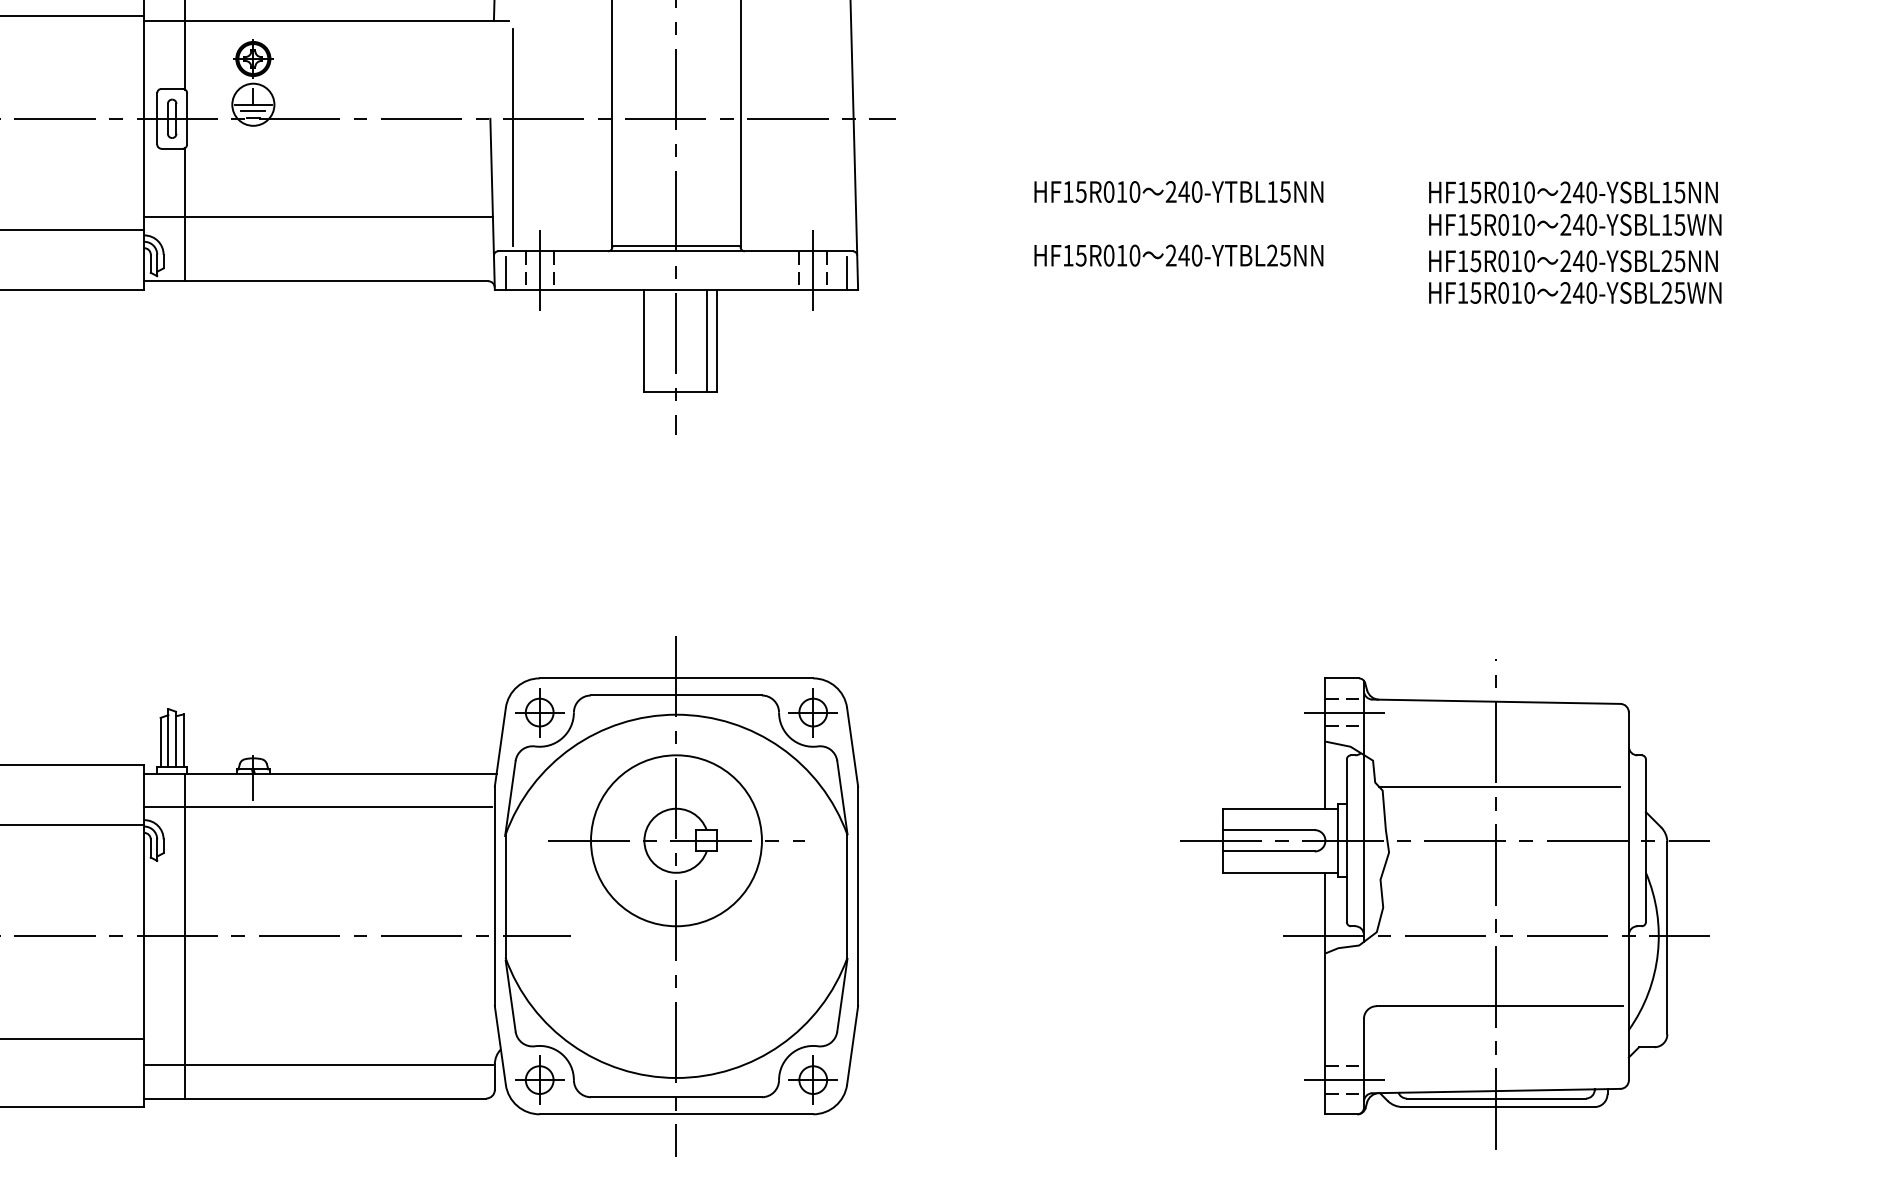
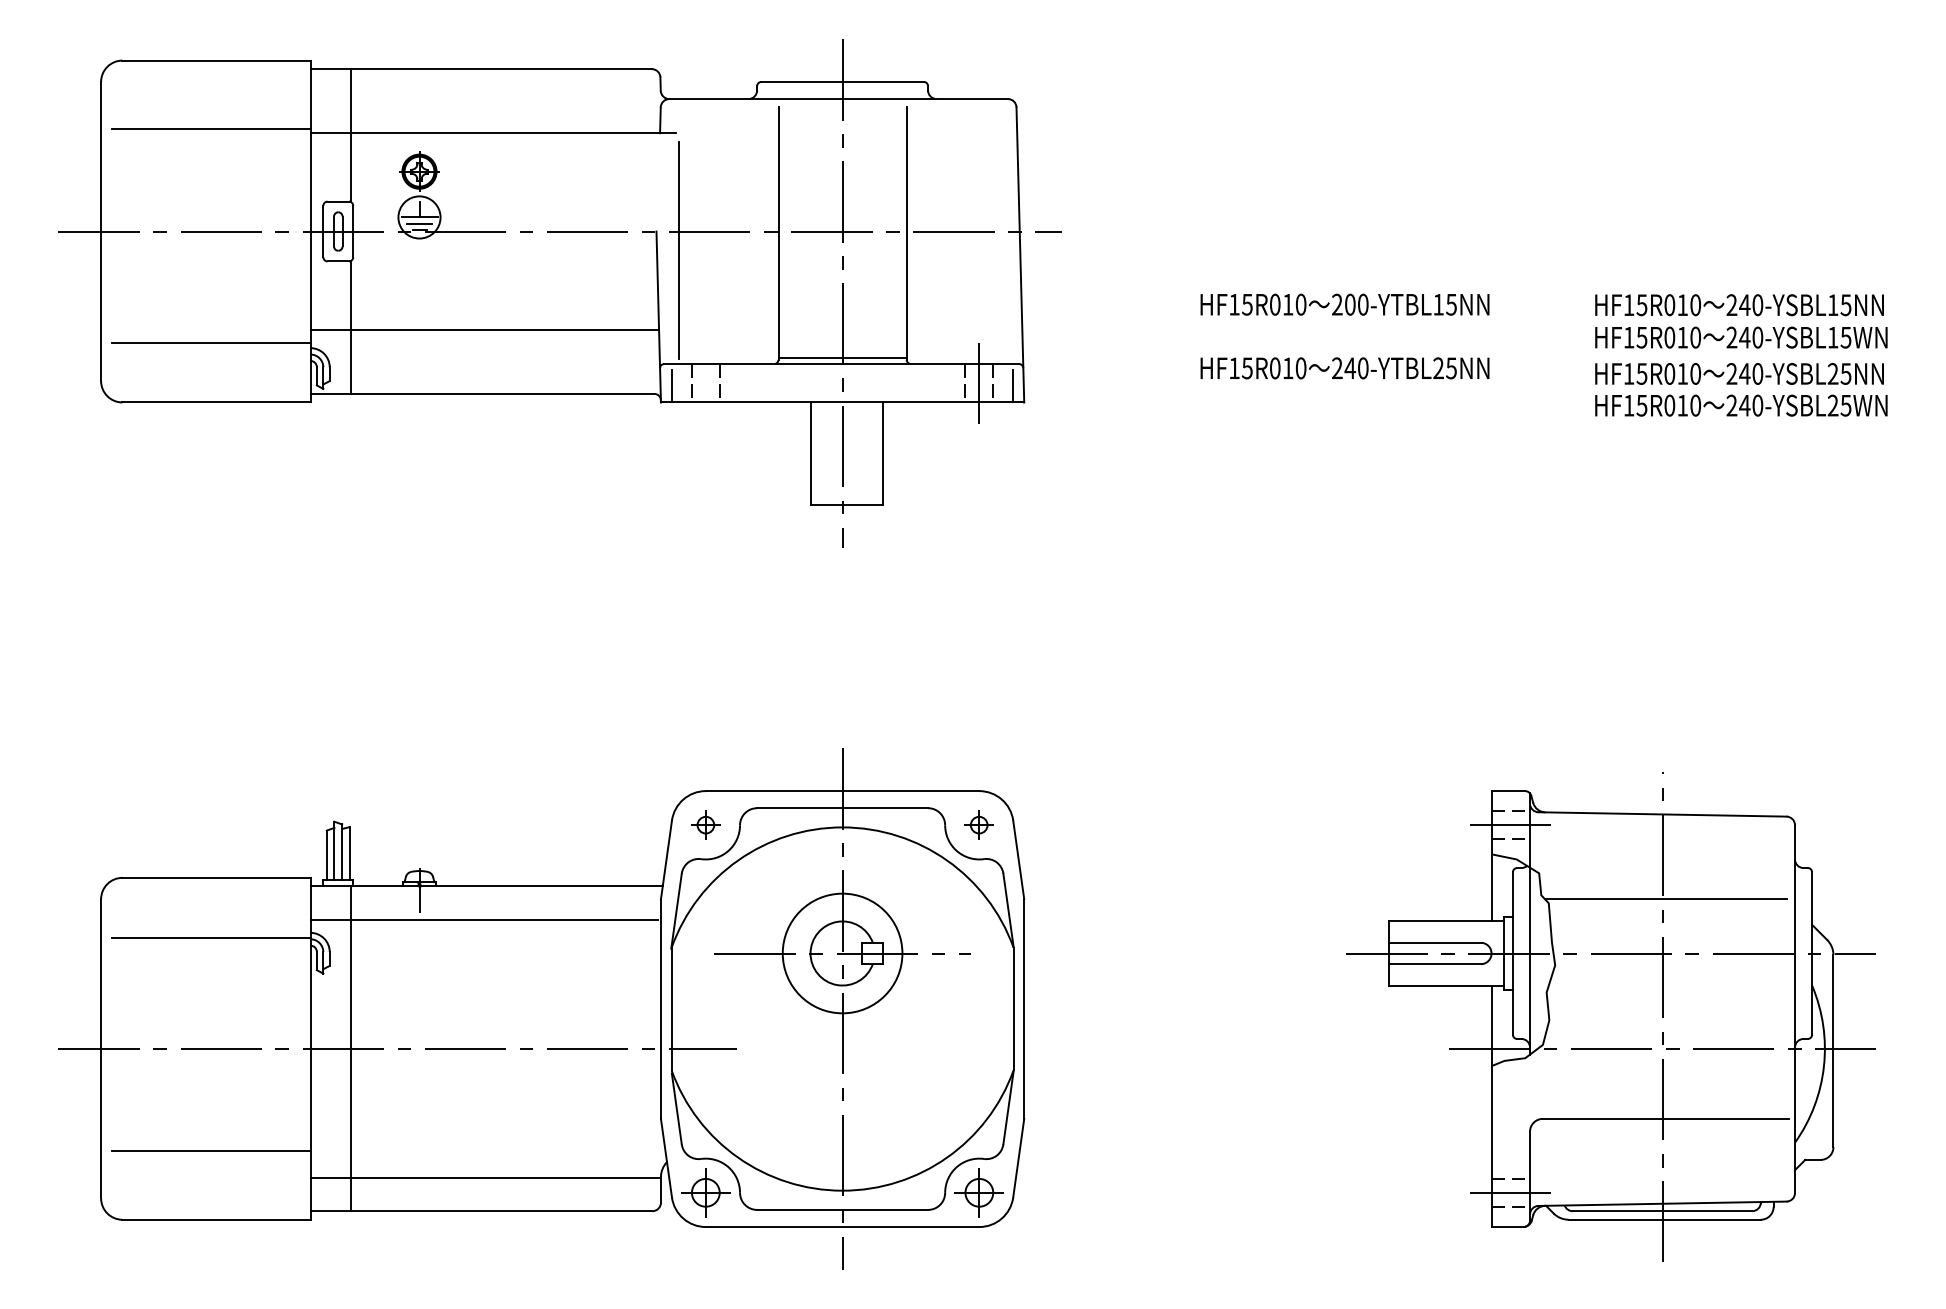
text: (1184, 191) -> (1350, 304), 240-YTBL15NN -> 200-YTBL15NN
line: (539, 269) -> (705, 382), removed
line: (706, 340) -> (872, 453), removed
part: (539, 711) -> (705, 824), size x0.6
part: (812, 711) -> (978, 824), size x0.6
circle: (676, 840) -> (842, 953), size x0.7

